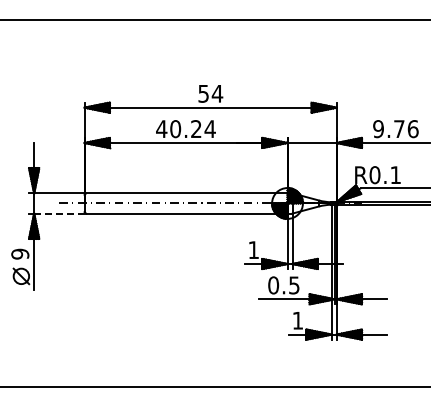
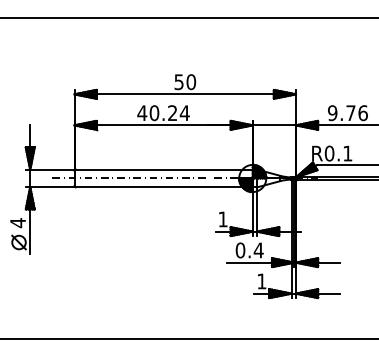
text: (217, 93) -> (191, 81), 54 -> 50
line: (58, 213) -> (51, 187), dashed -> solid
text: (20, 253) -> (18, 222), 9 -> 4
text: (294, 285) -> (258, 250), 0.5 -> 0.4

